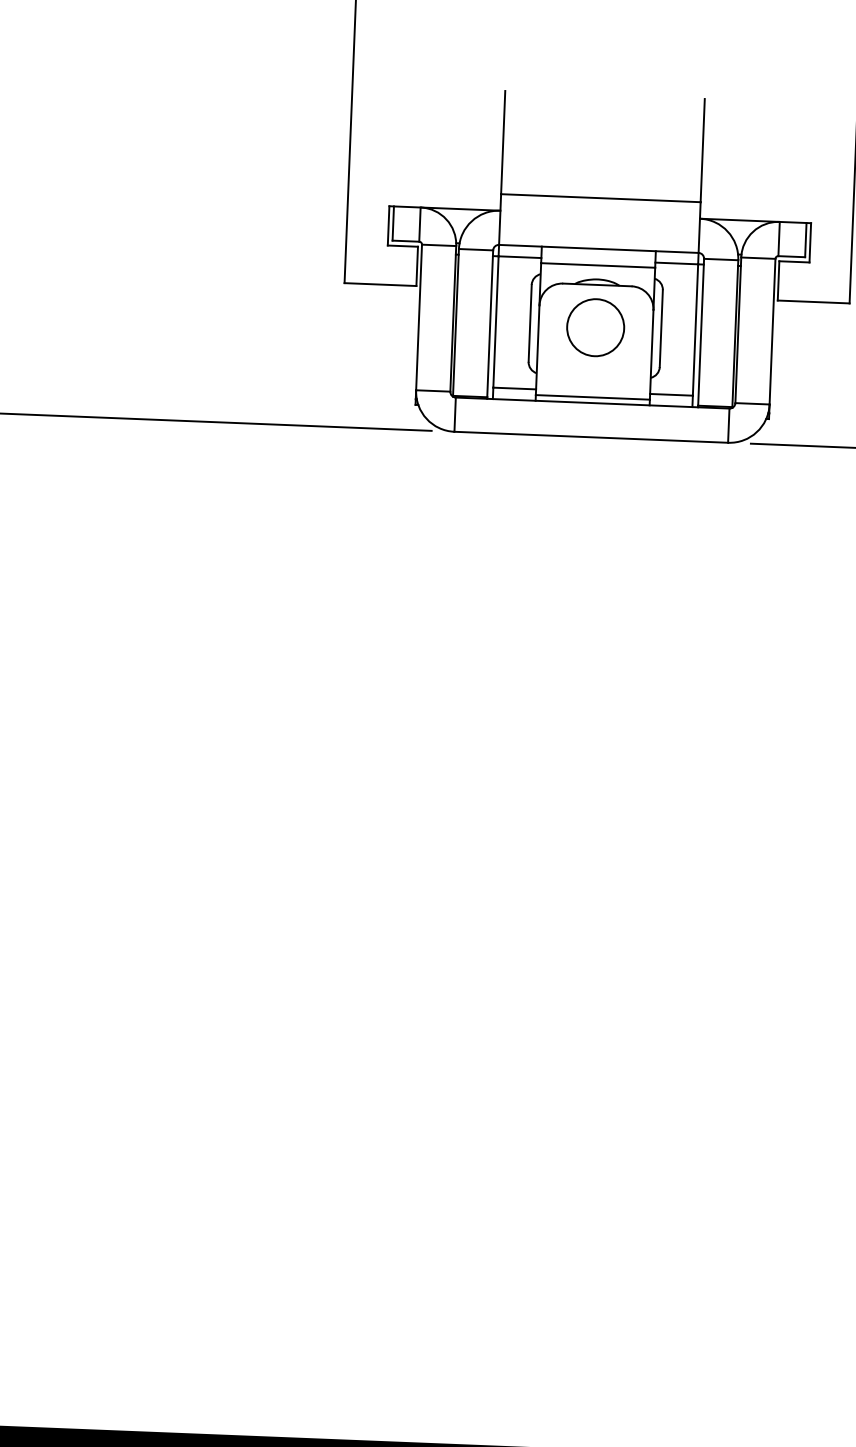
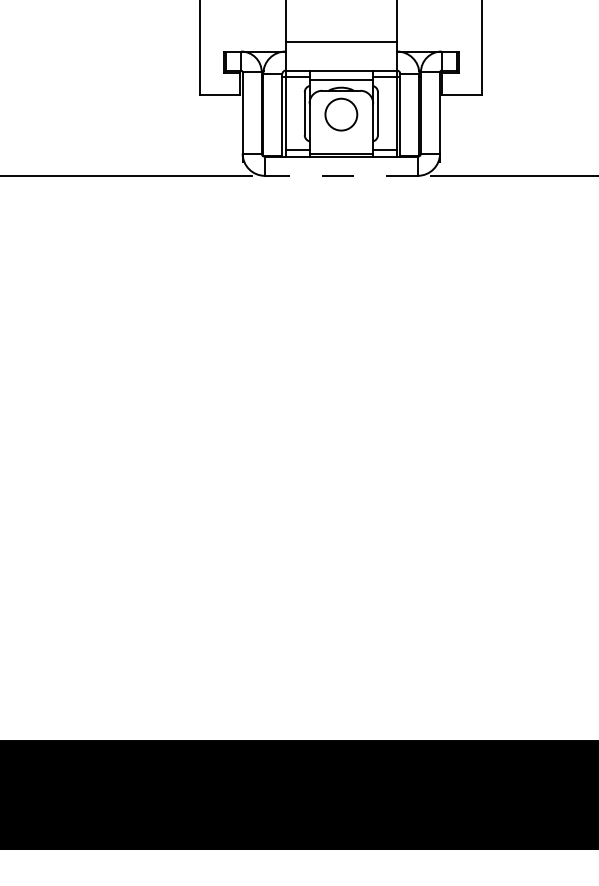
line: (589, 436) -> (340, 175), solid -> dashed

